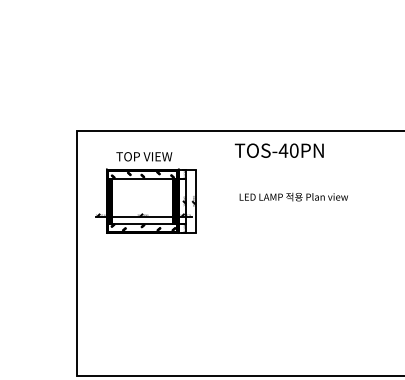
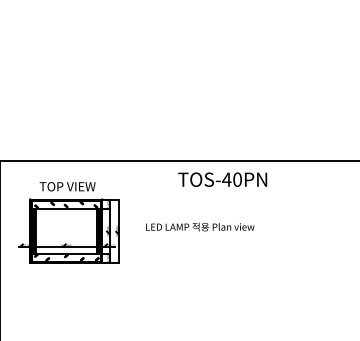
text: (278, 150) -> (221, 179), moved
text: (293, 196) -> (199, 226), moved

